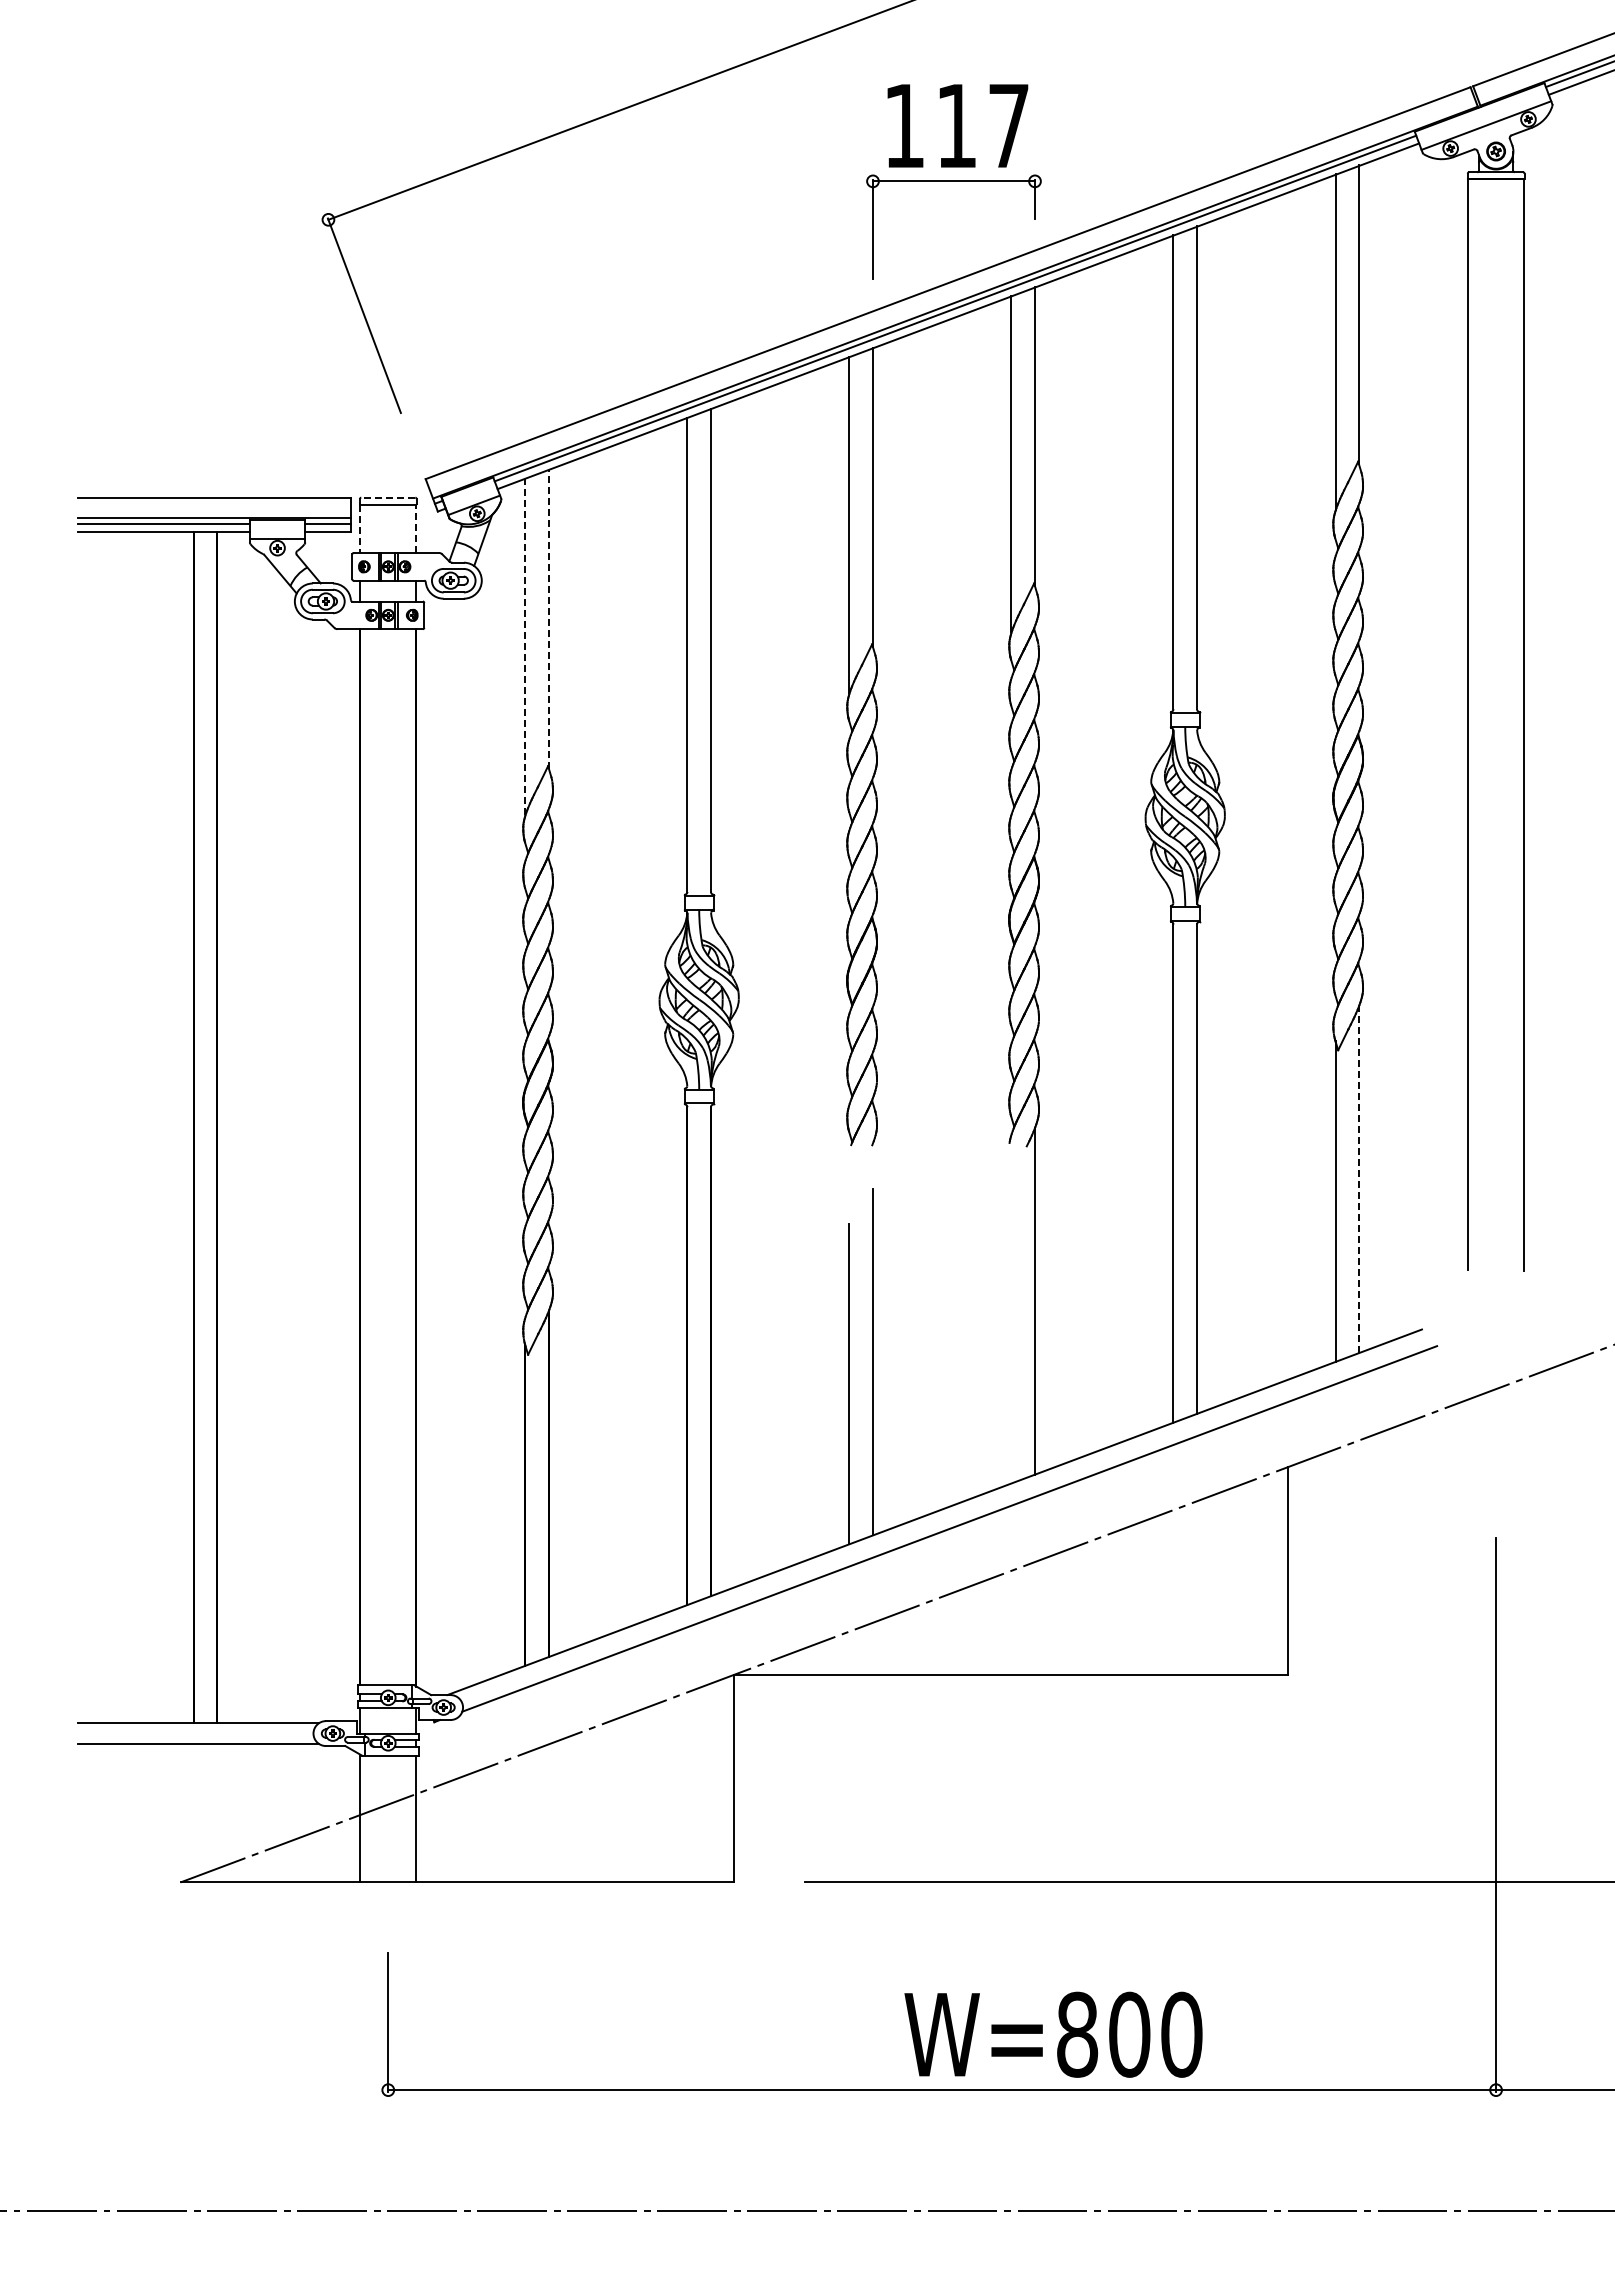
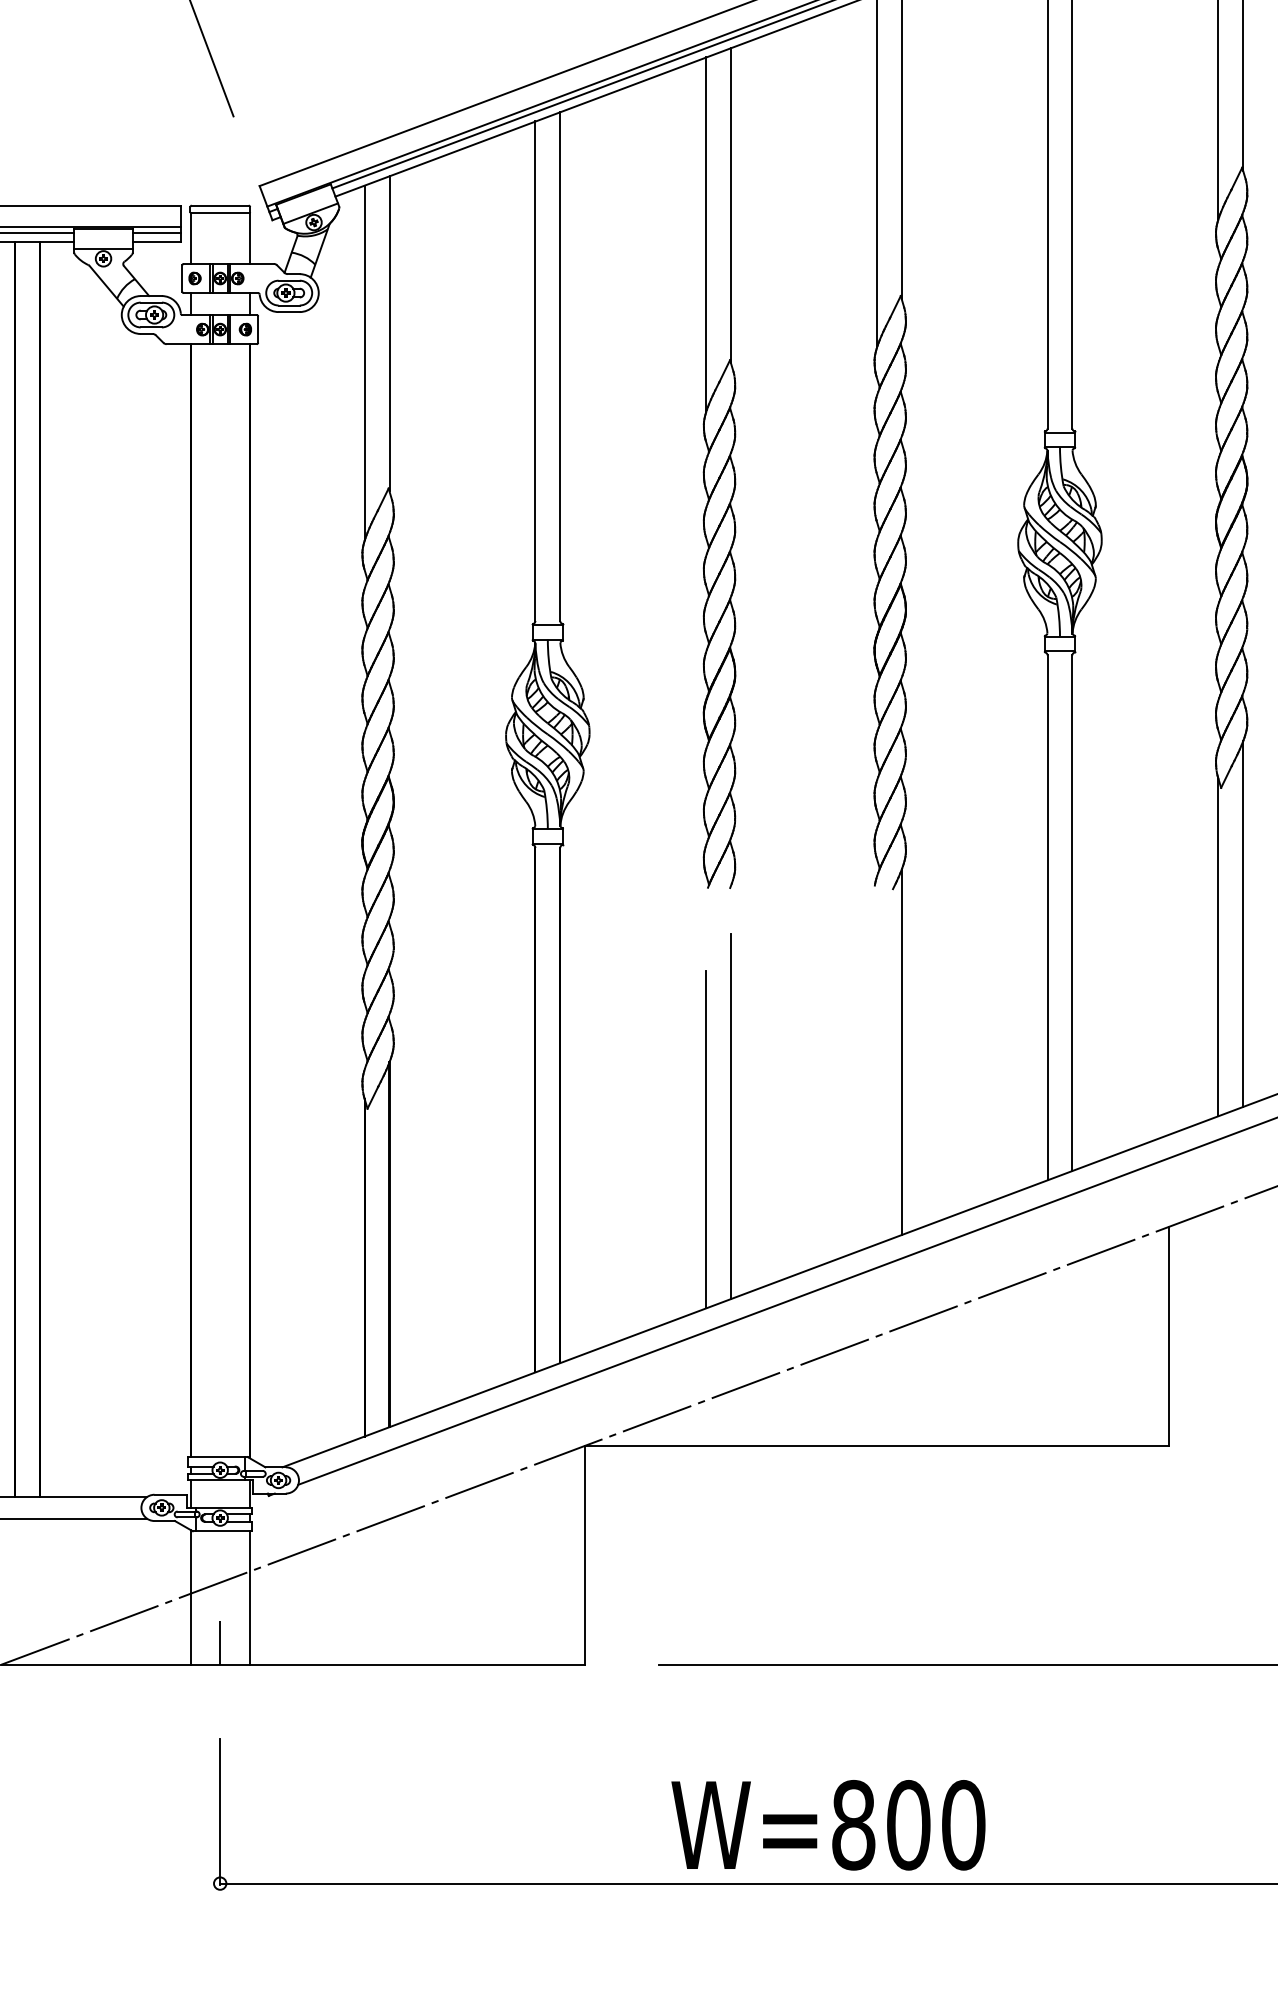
line: (387, 497) -> (219, 205), dashed -> solid
line: (416, 528) -> (249, 238), dashed -> solid
line: (360, 529) -> (190, 239), dashed -> solid
line: (548, 619) -> (389, 333), dashed -> solid
line: (525, 646) -> (364, 362), dashed -> solid
line: (1359, 1179) -> (1243, 924), dashed -> solid
line: (388, 1861) -> (220, 1642), added
text: (1053, 2034) -> (828, 1824), moved

